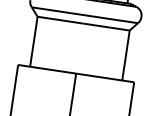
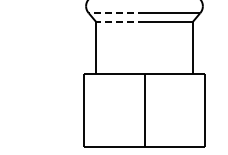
line: (58, 11) -> (116, 13), solid -> dashed
line: (59, 19) -> (119, 21), solid -> dashed

